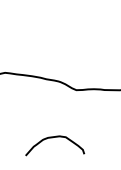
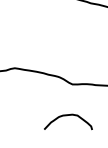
curve: (52, 138) -> (66, 116), moved

